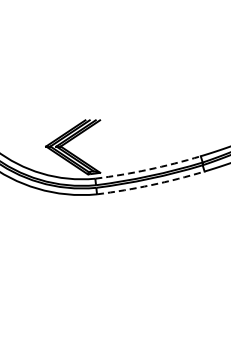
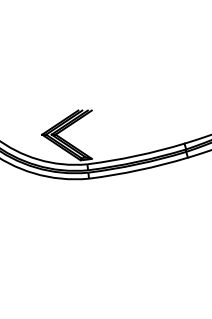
arc: (148, 169) -> (136, 155), dashed -> solid
arc: (151, 185) -> (139, 170), dashed -> solid

